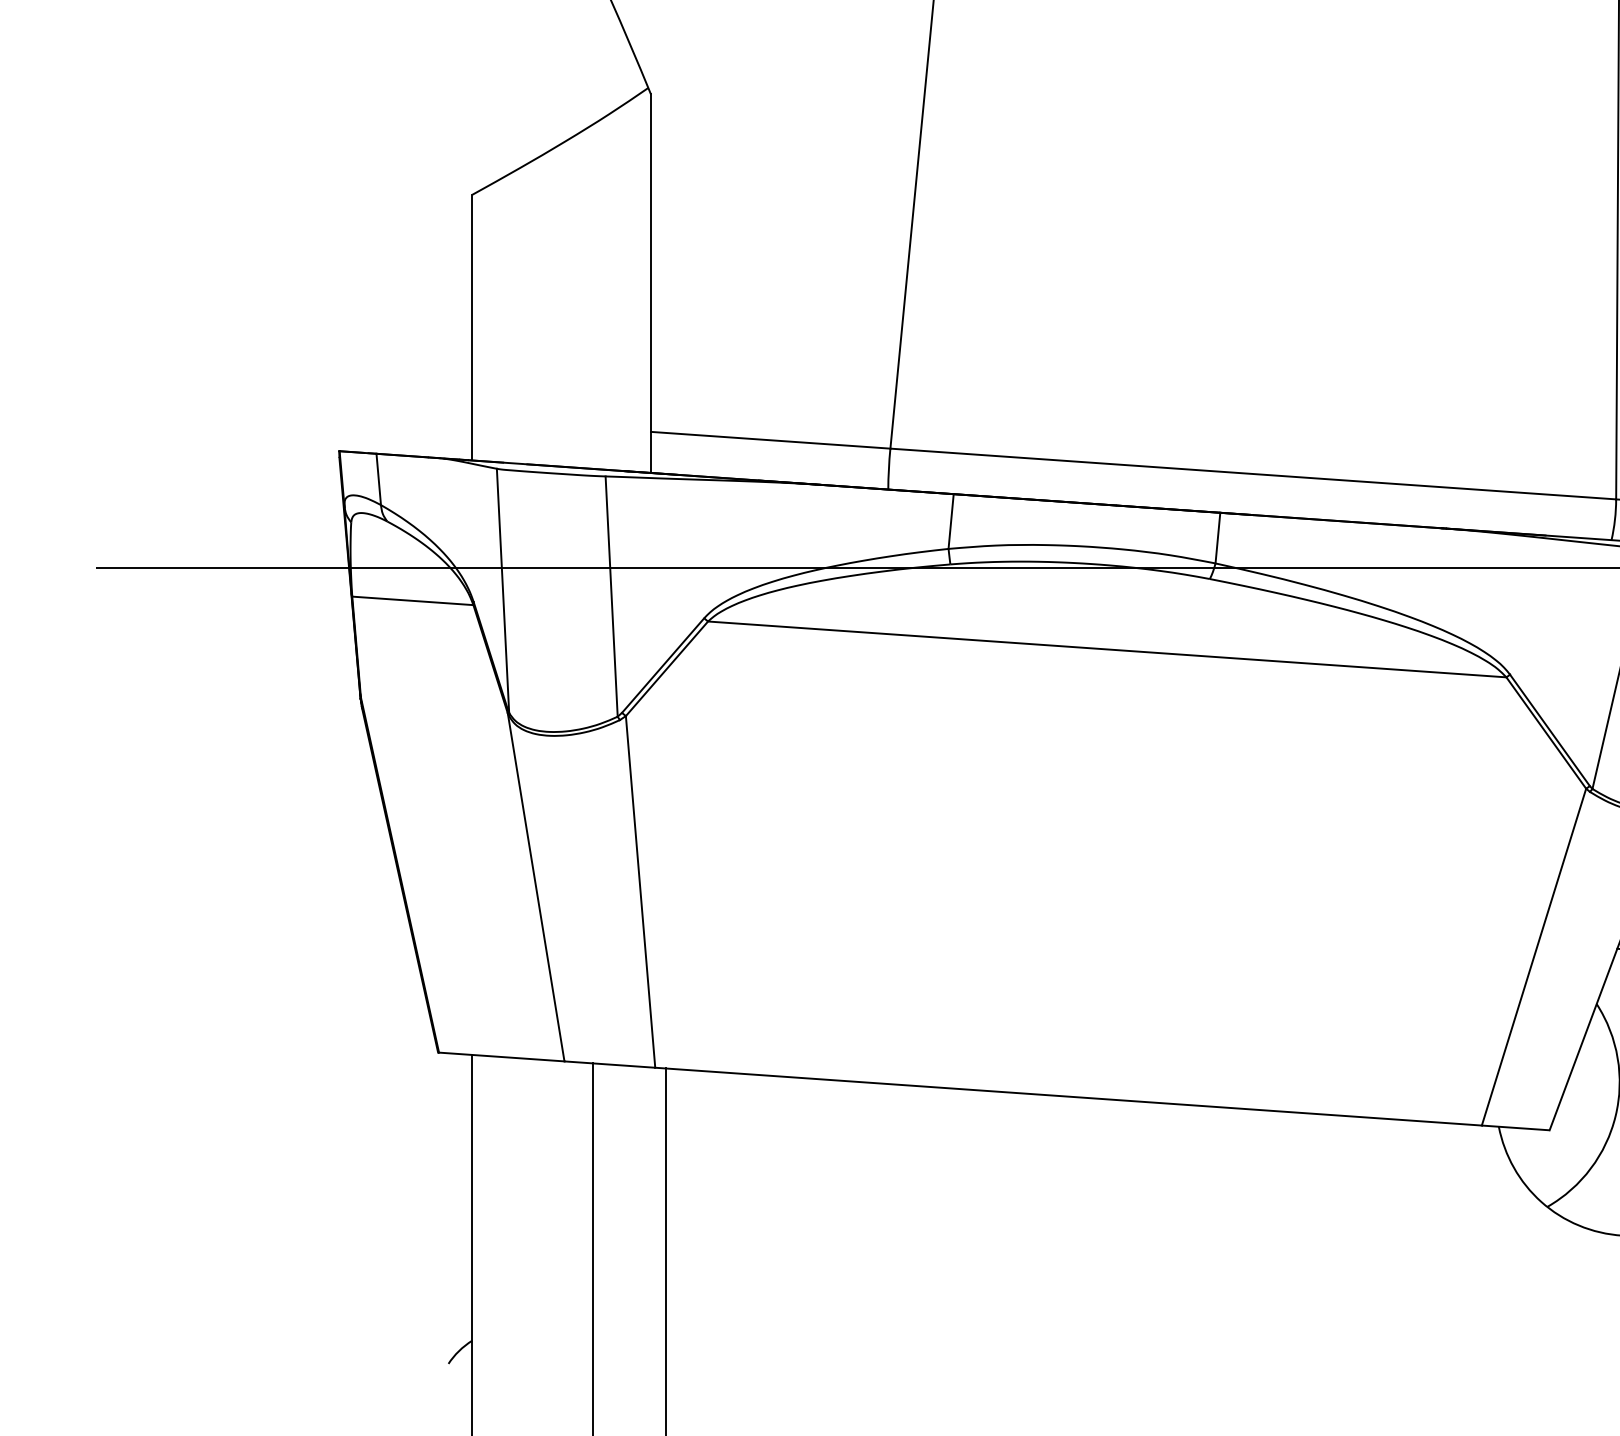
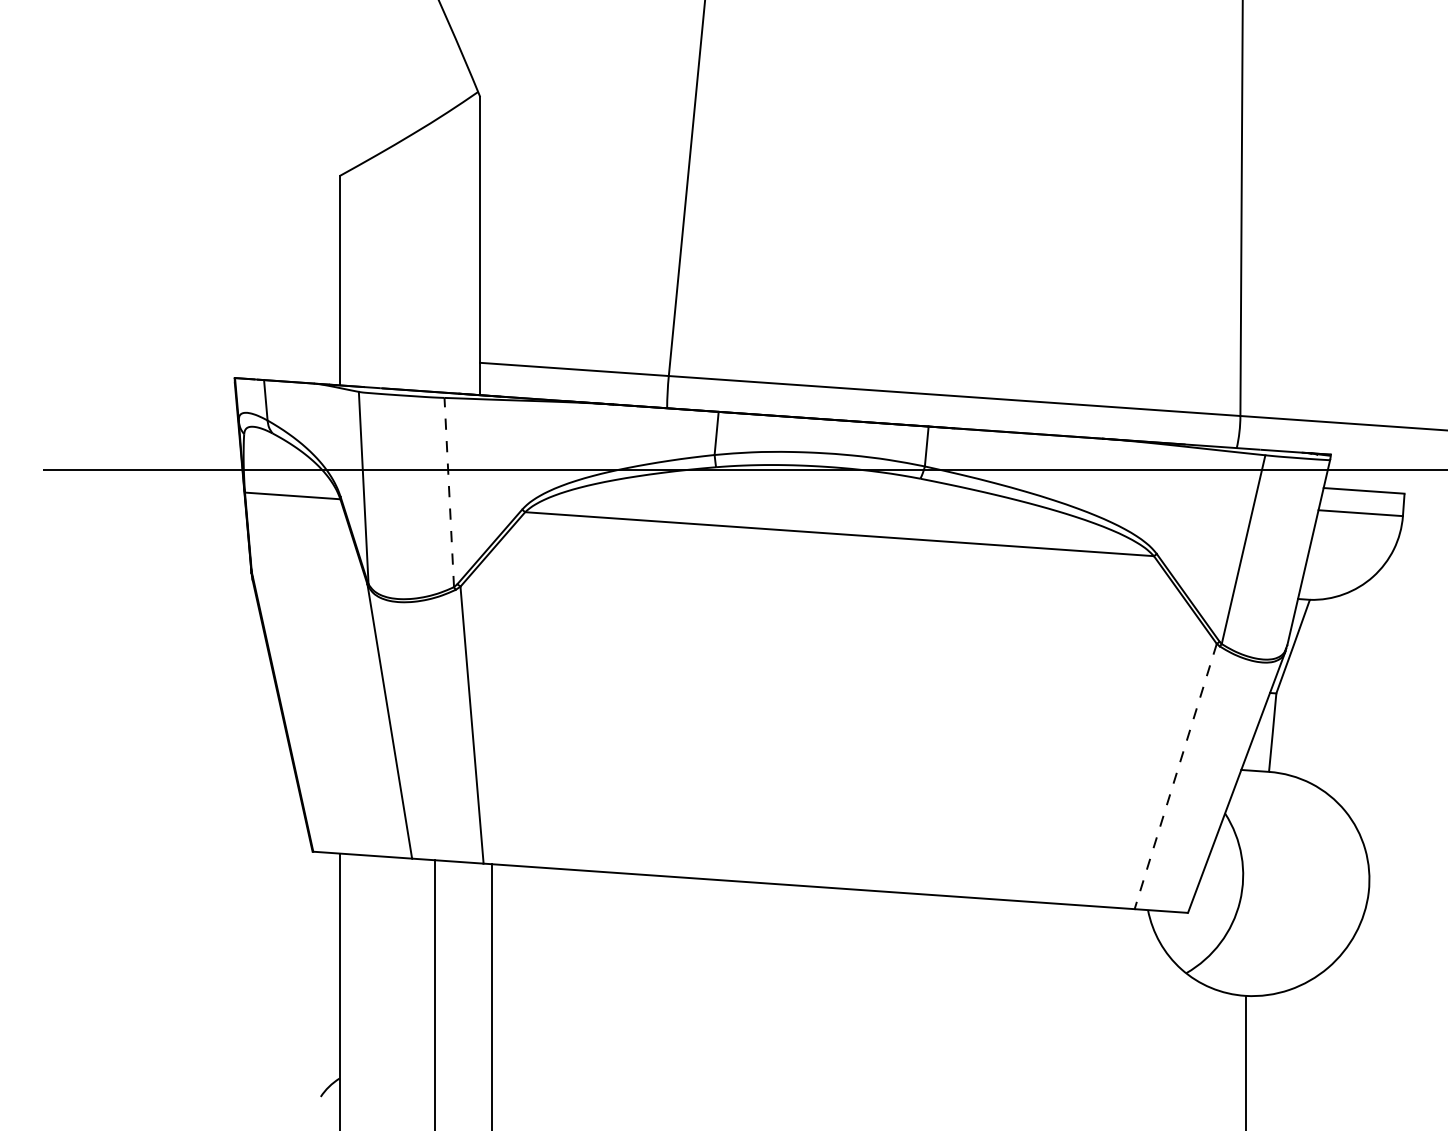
line: (611, 596) -> (449, 492), solid -> dashed
line: (1533, 957) -> (1175, 776), solid -> dashed

